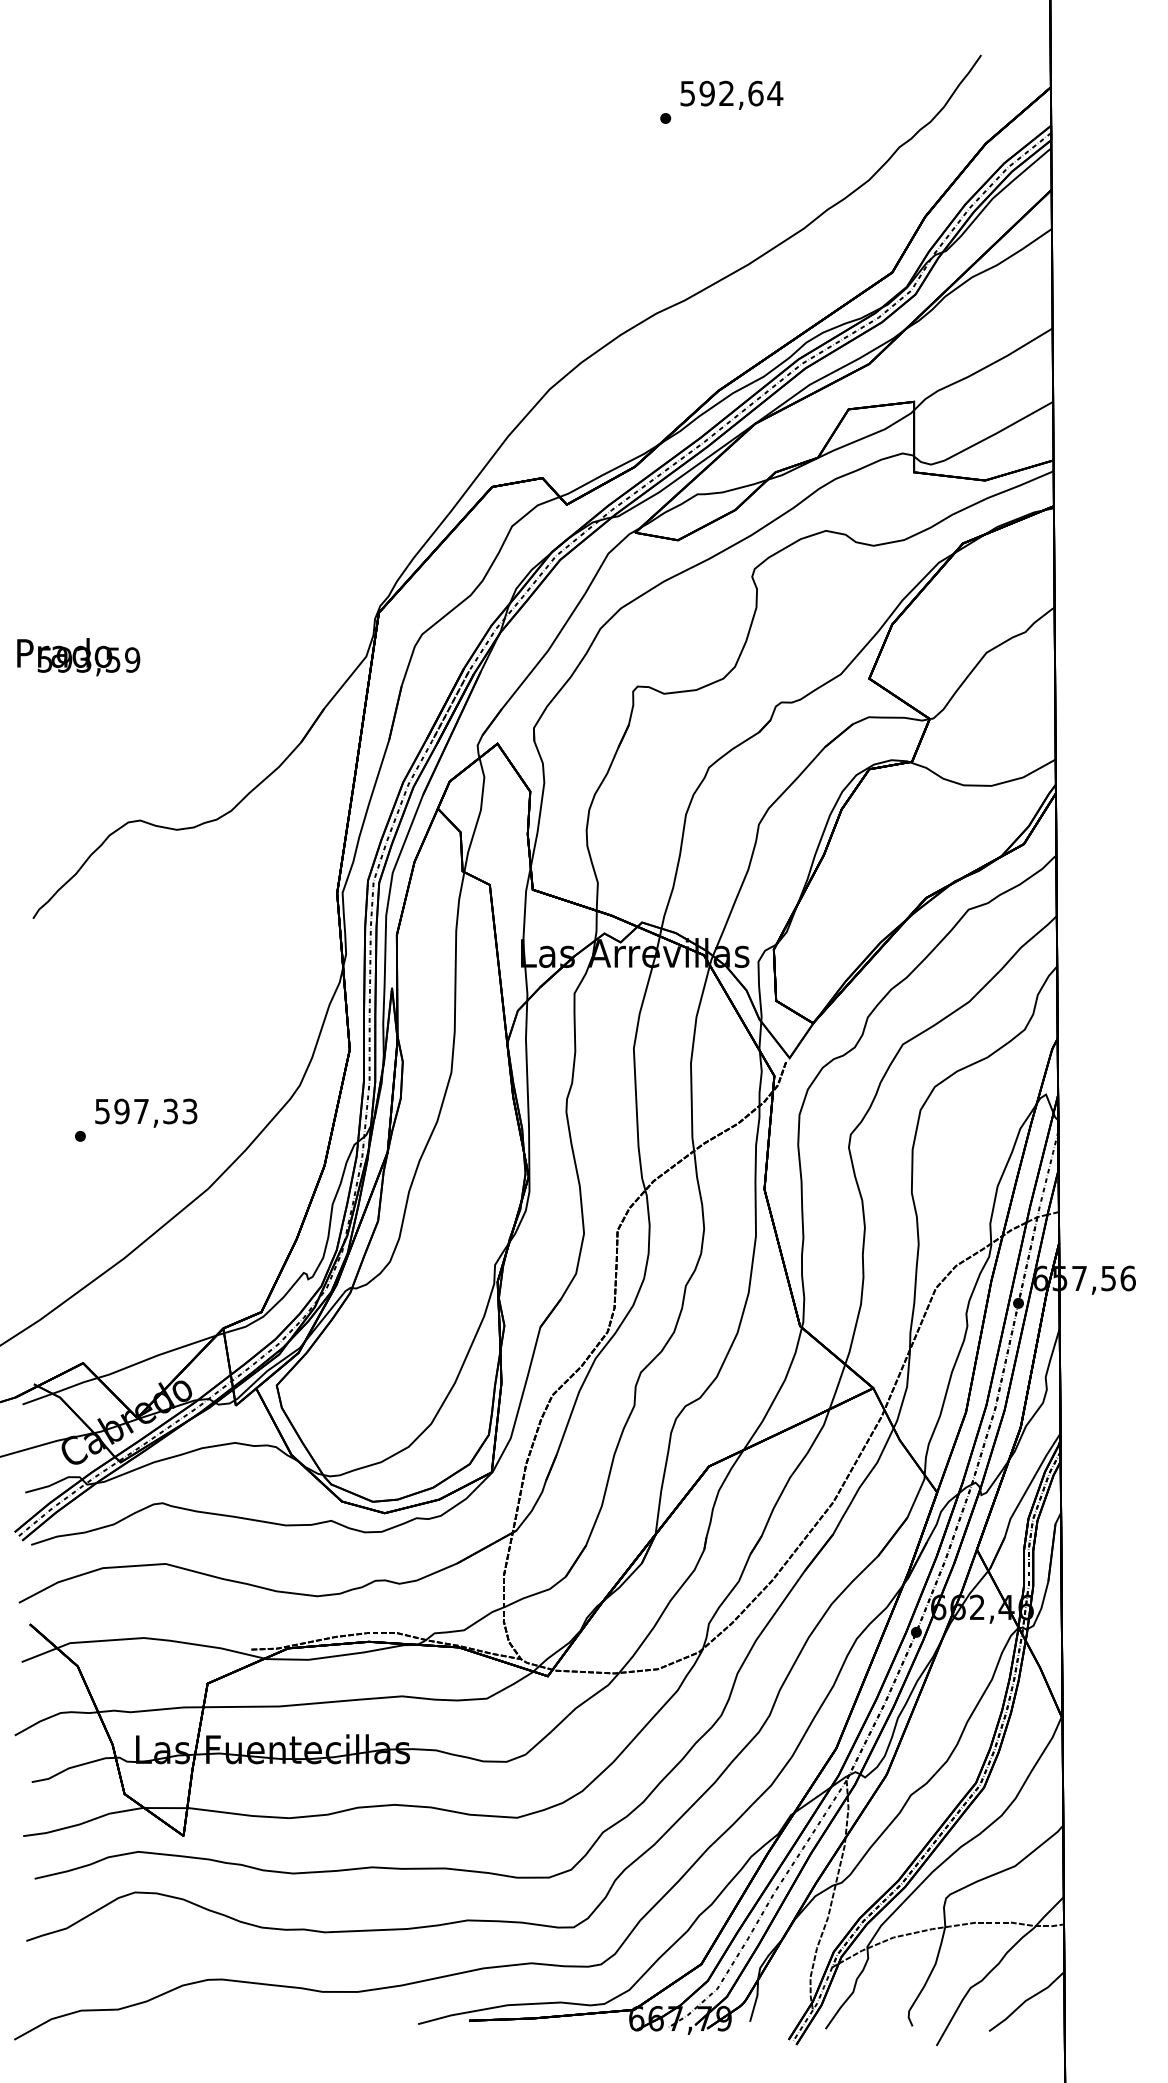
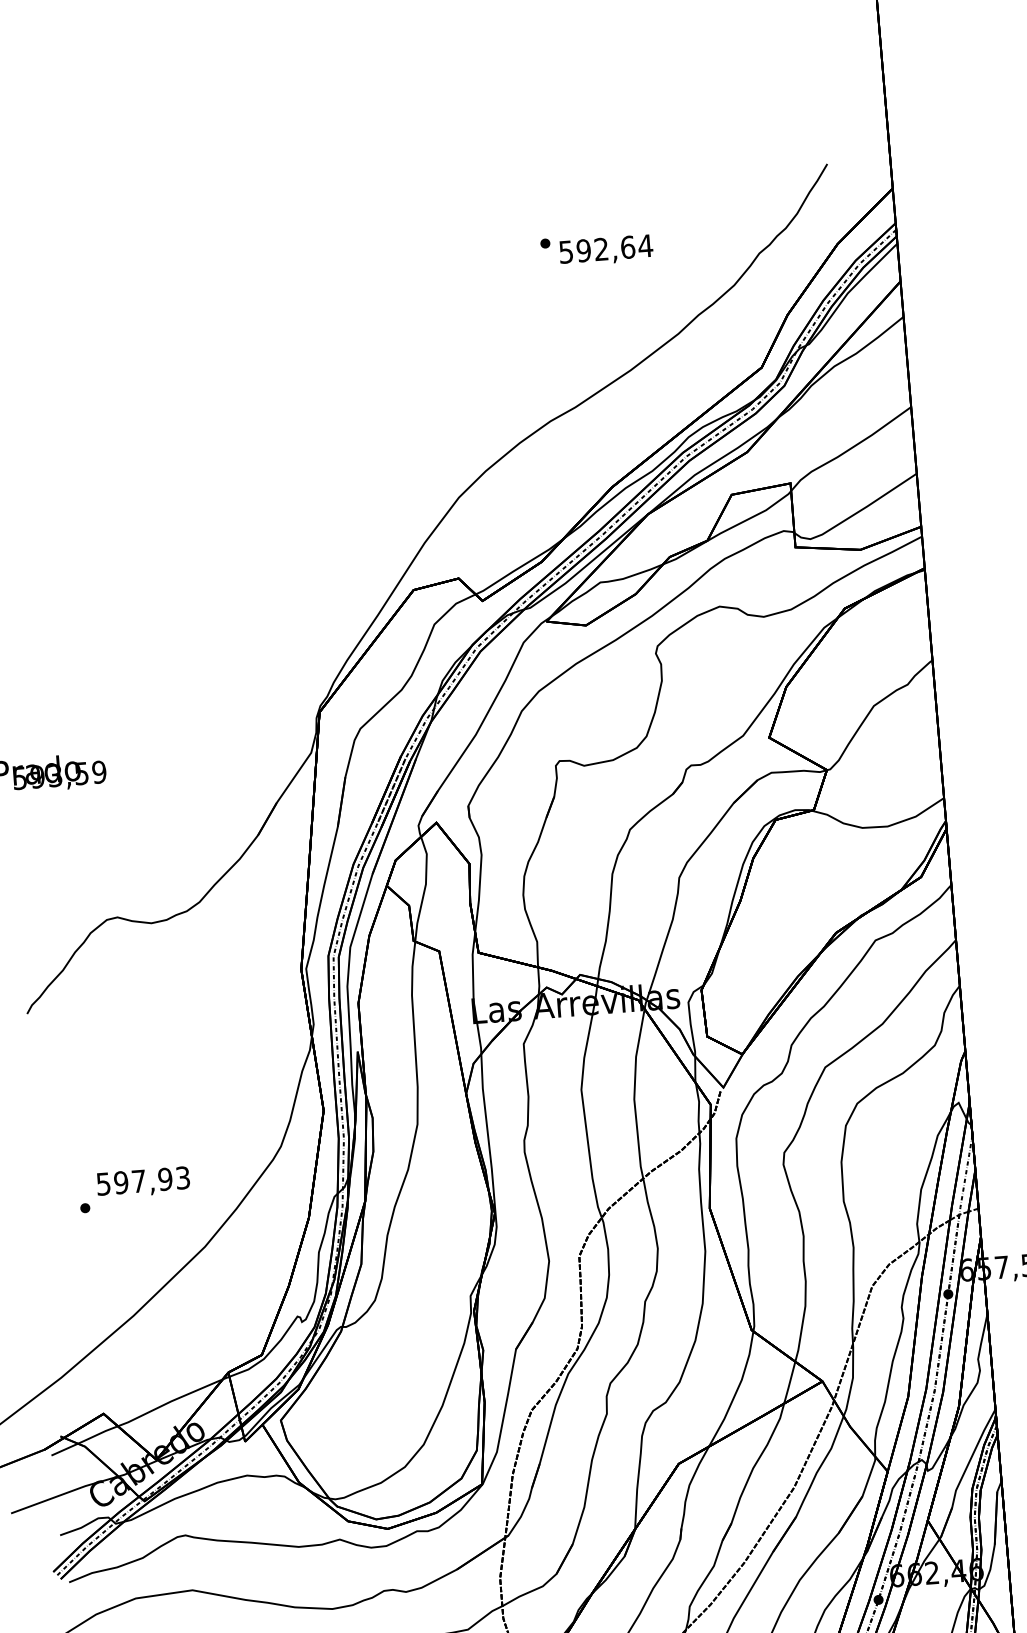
text: (731, 94) -> (605, 249), moved
text: (170, 1111) -> (165, 1179), 597,33 -> 597,93

